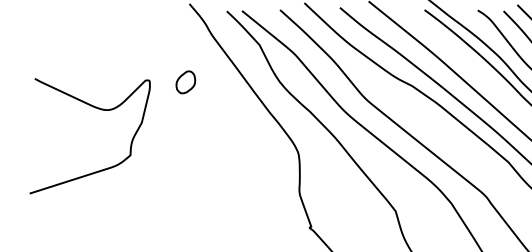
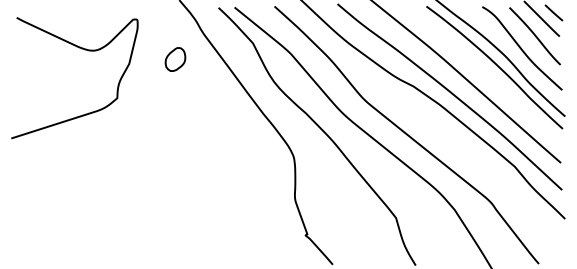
part: (185, 82) -> (175, 59), moved
curve: (99, 109) -> (84, 50), moved

